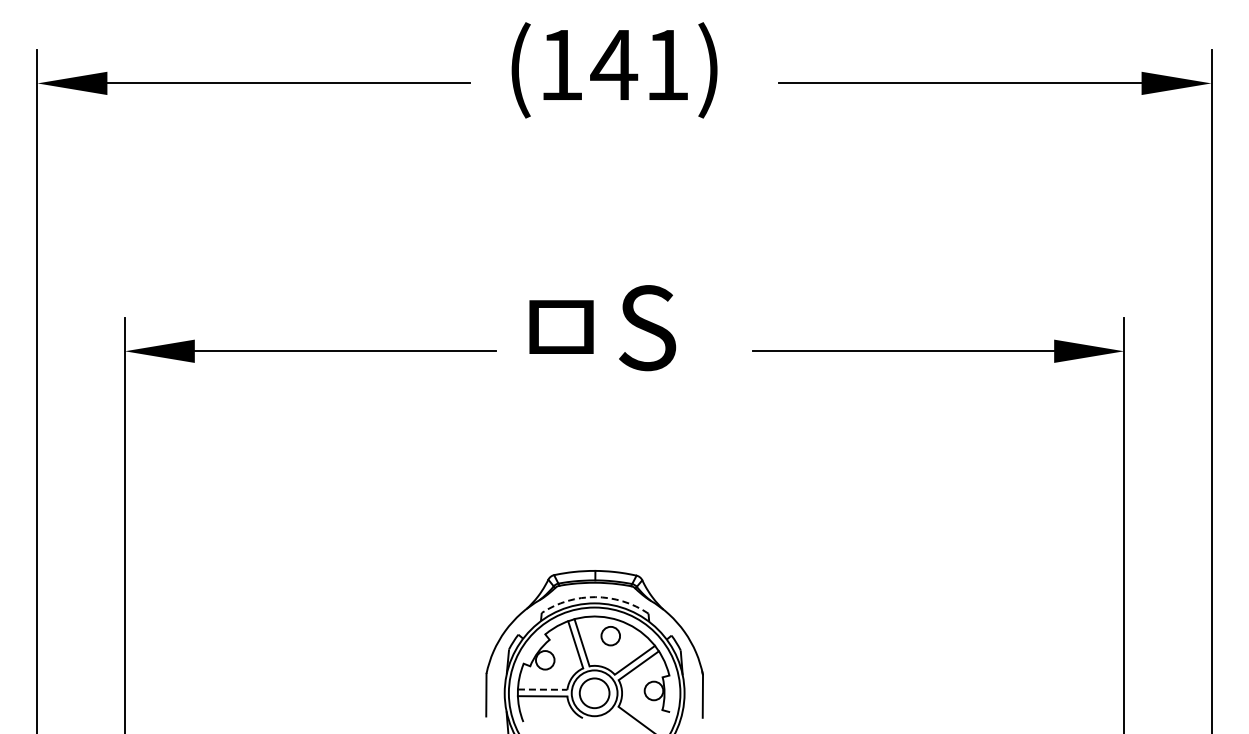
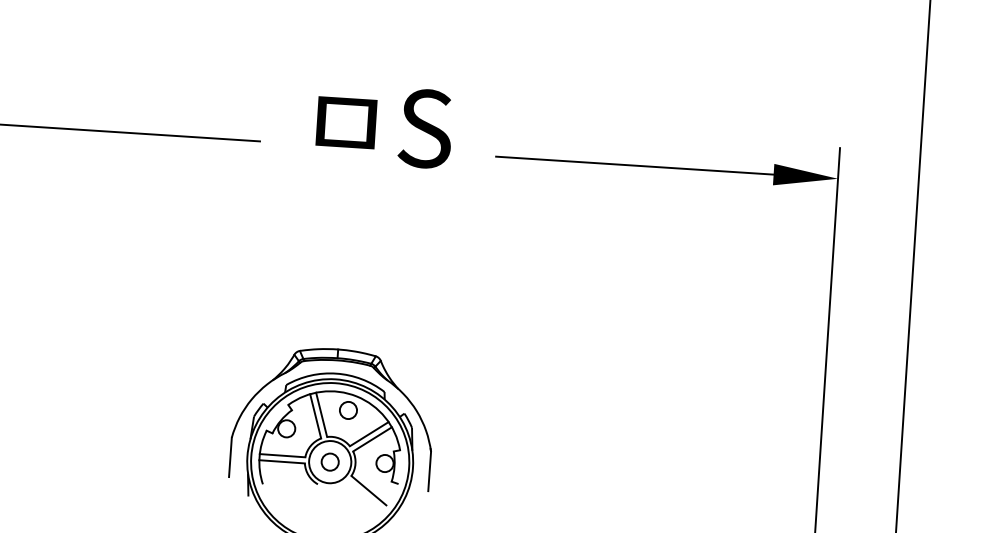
text: (602, 328) -> (384, 126), moved
arc: (595, 597) -> (336, 373), dashed -> solid
line: (542, 689) -> (282, 455), dashed -> solid
circle: (594, 693) -> (330, 462), size x0.62

